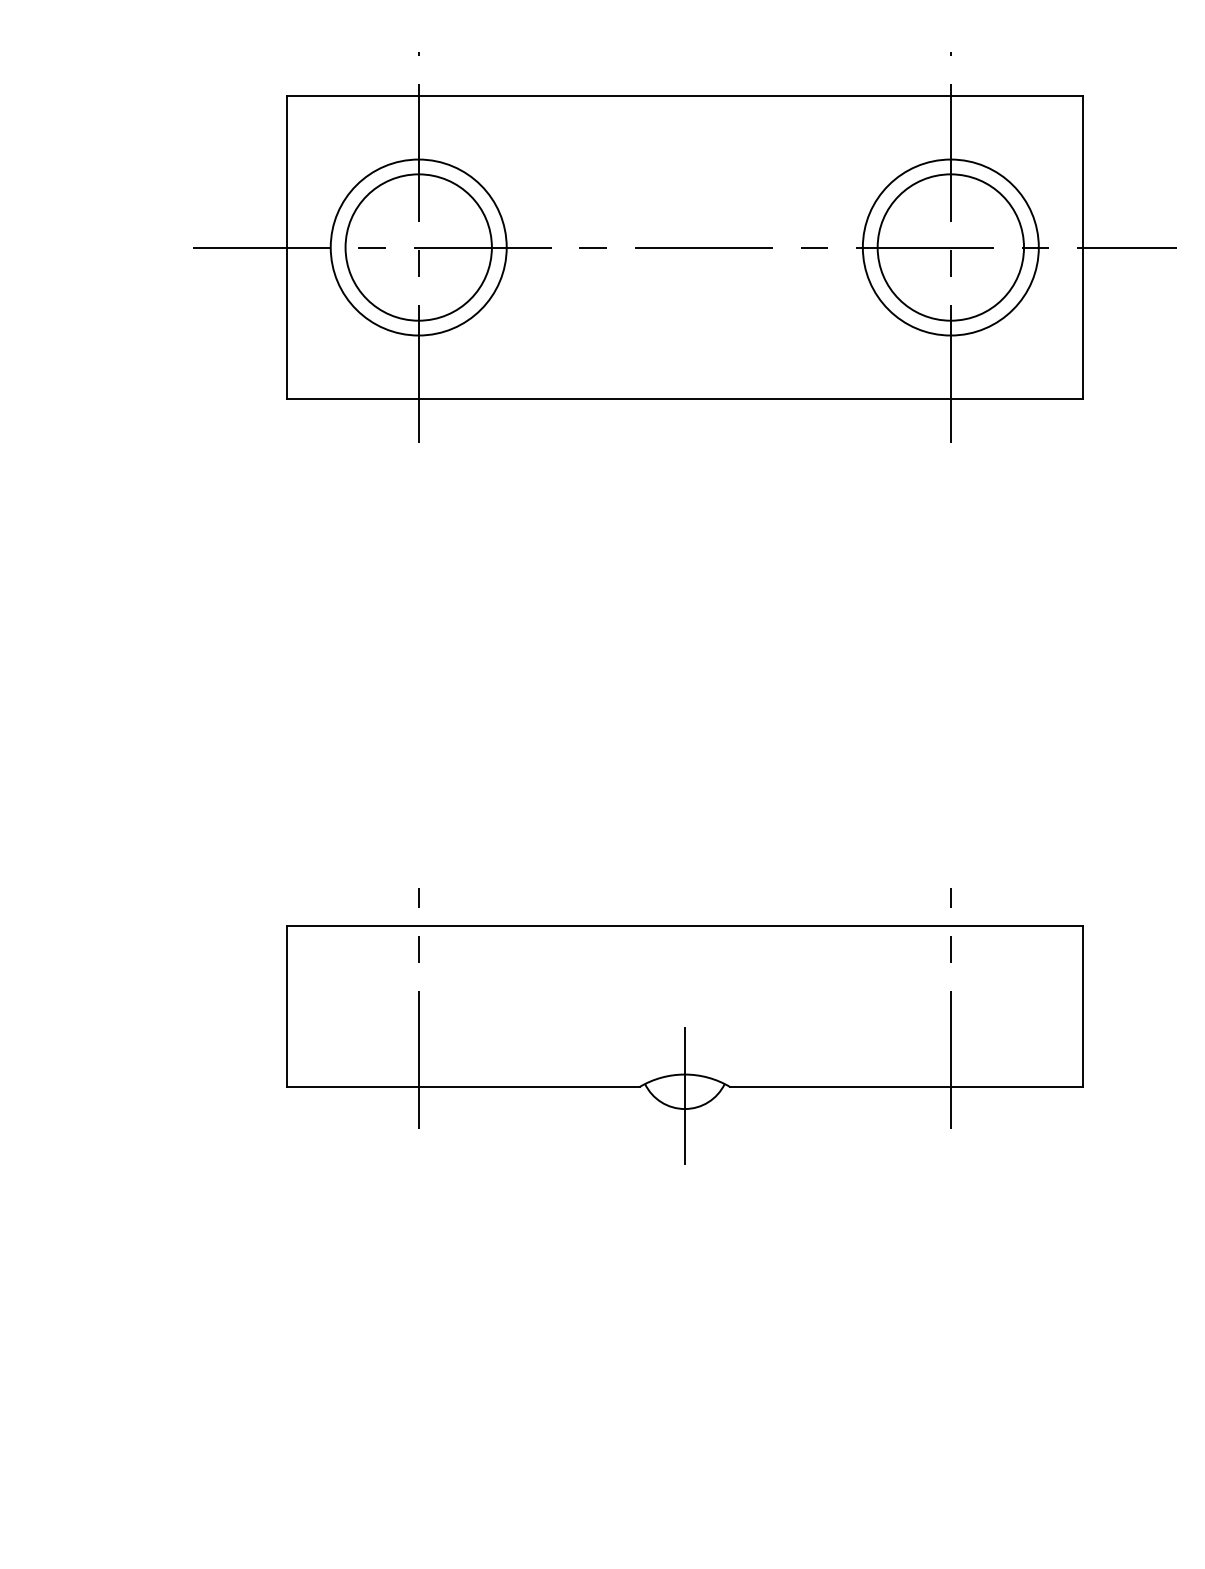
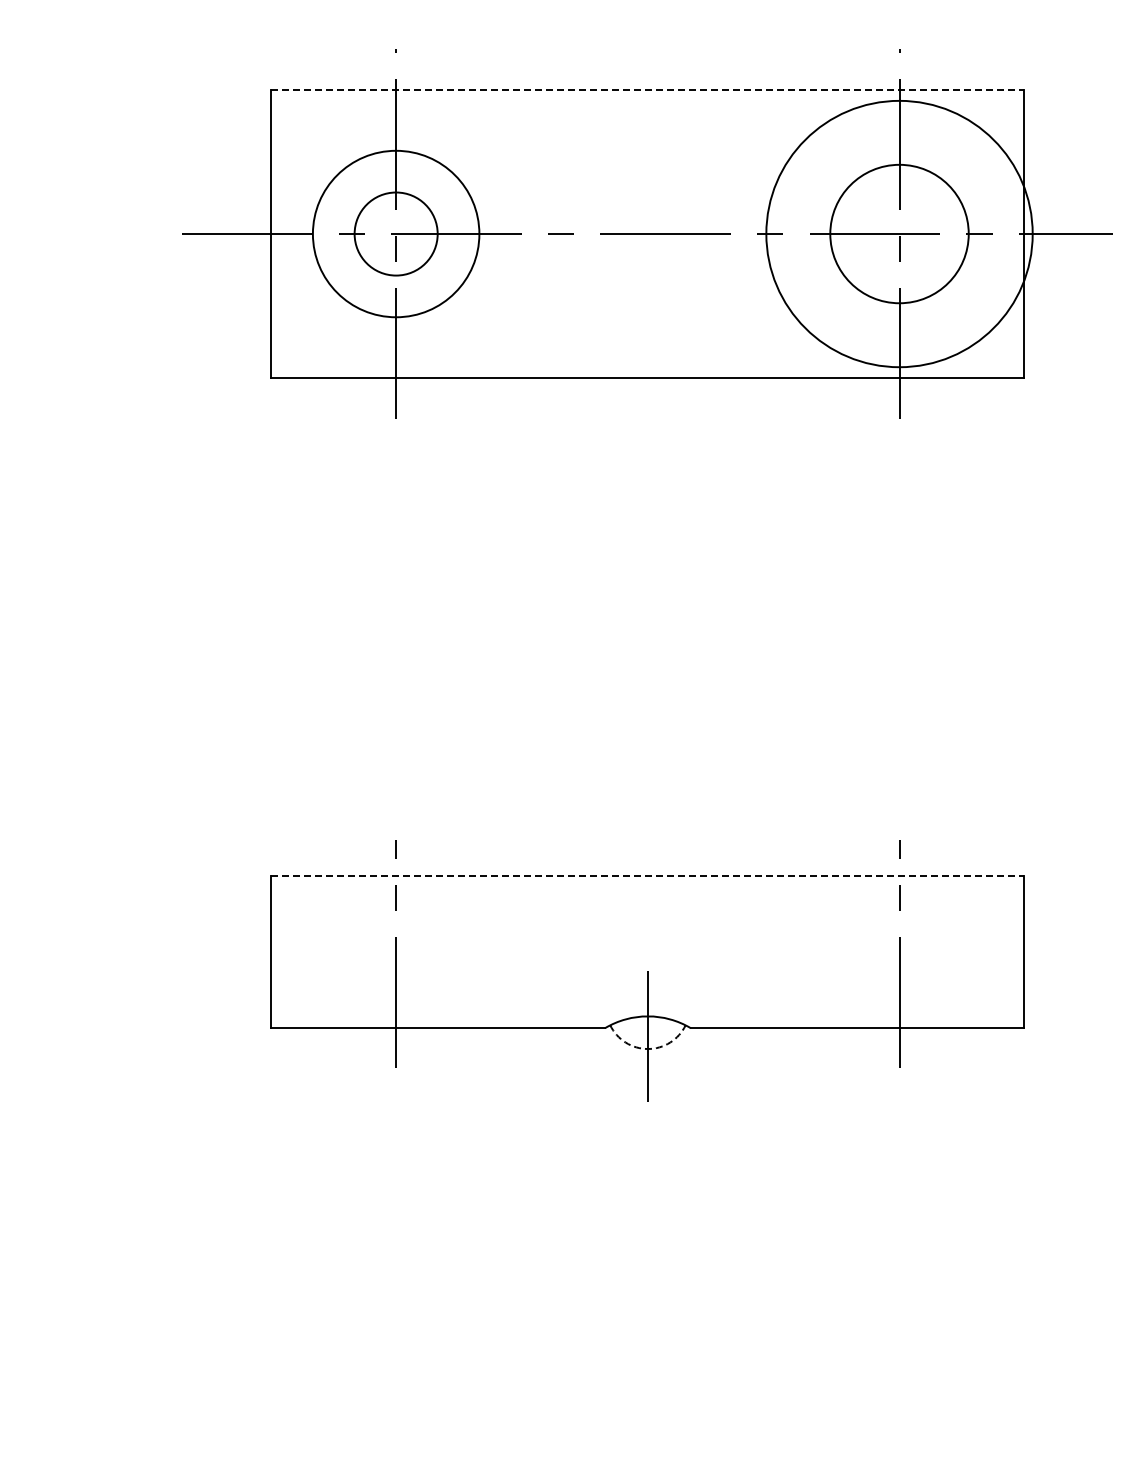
line: (684, 95) -> (647, 90), solid -> dashed
circle: (418, 246) -> (395, 233), size x0.6
circle: (950, 246) -> (899, 233), size x1.6
line: (684, 926) -> (647, 876), solid -> dashed
arc: (684, 1109) -> (647, 1049), solid -> dashed

